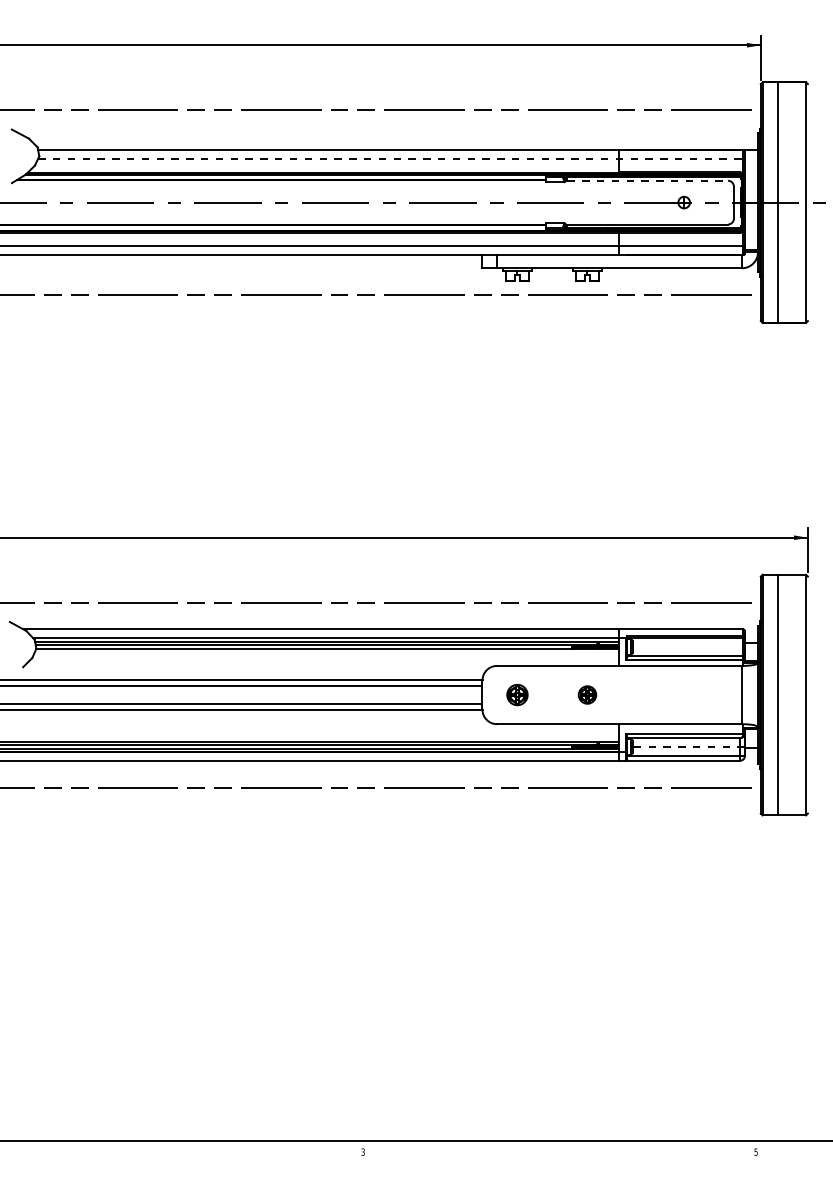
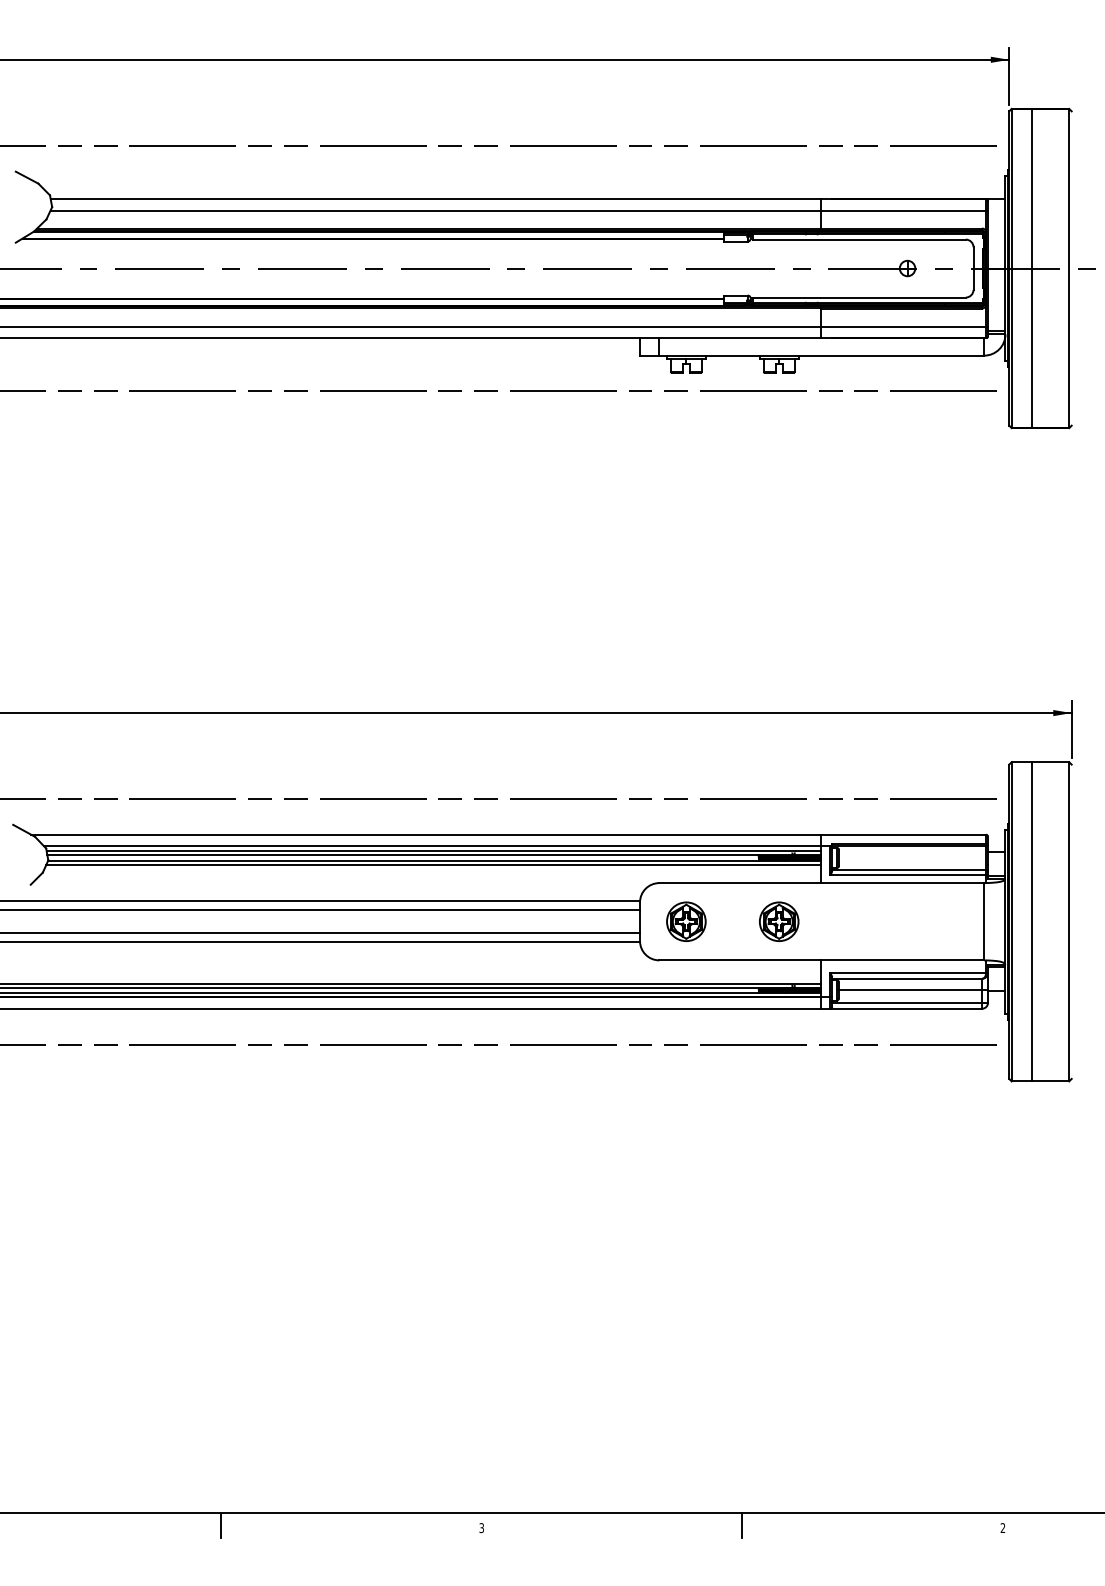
line: (391, 158) -> (519, 210), dashed -> solid
line: (647, 180) -> (859, 239), dashed -> solid
line: (326, 651) -> (433, 864), added
part: (517, 694) -> (686, 921), size x1.43
part: (587, 694) -> (779, 921), size x1.67
line: (688, 746) -> (913, 990), dashed -> solid
line: (166, 1150) -> (221, 1525), added
line: (558, 1150) -> (741, 1525), added
text: (755, 1152) -> (1002, 1528), 5 -> 2

